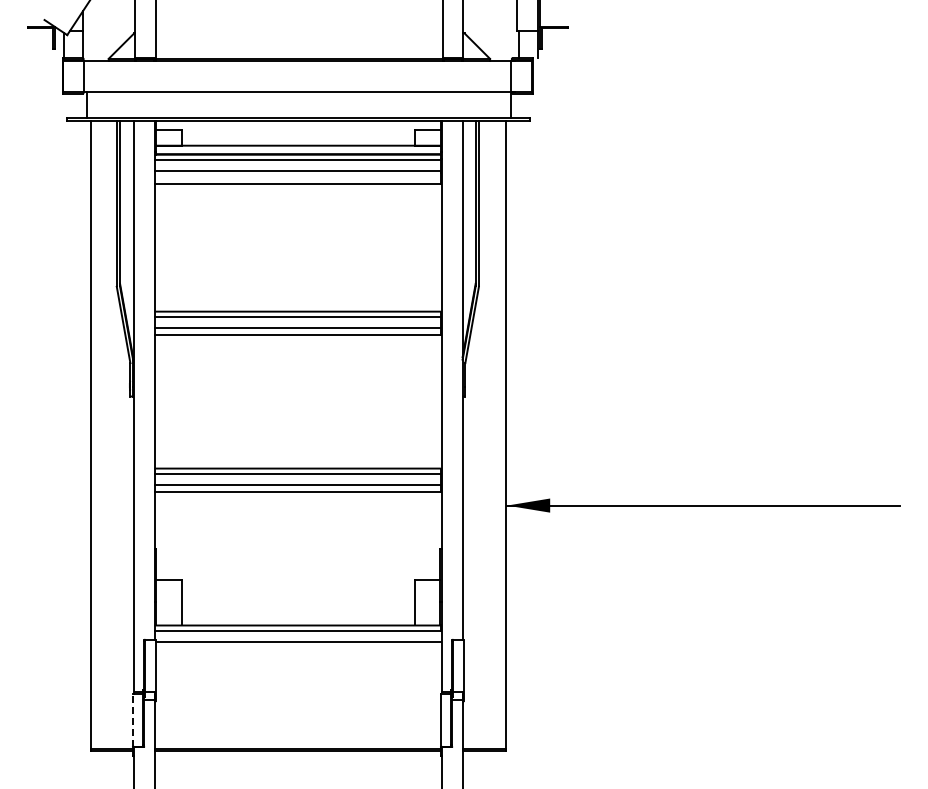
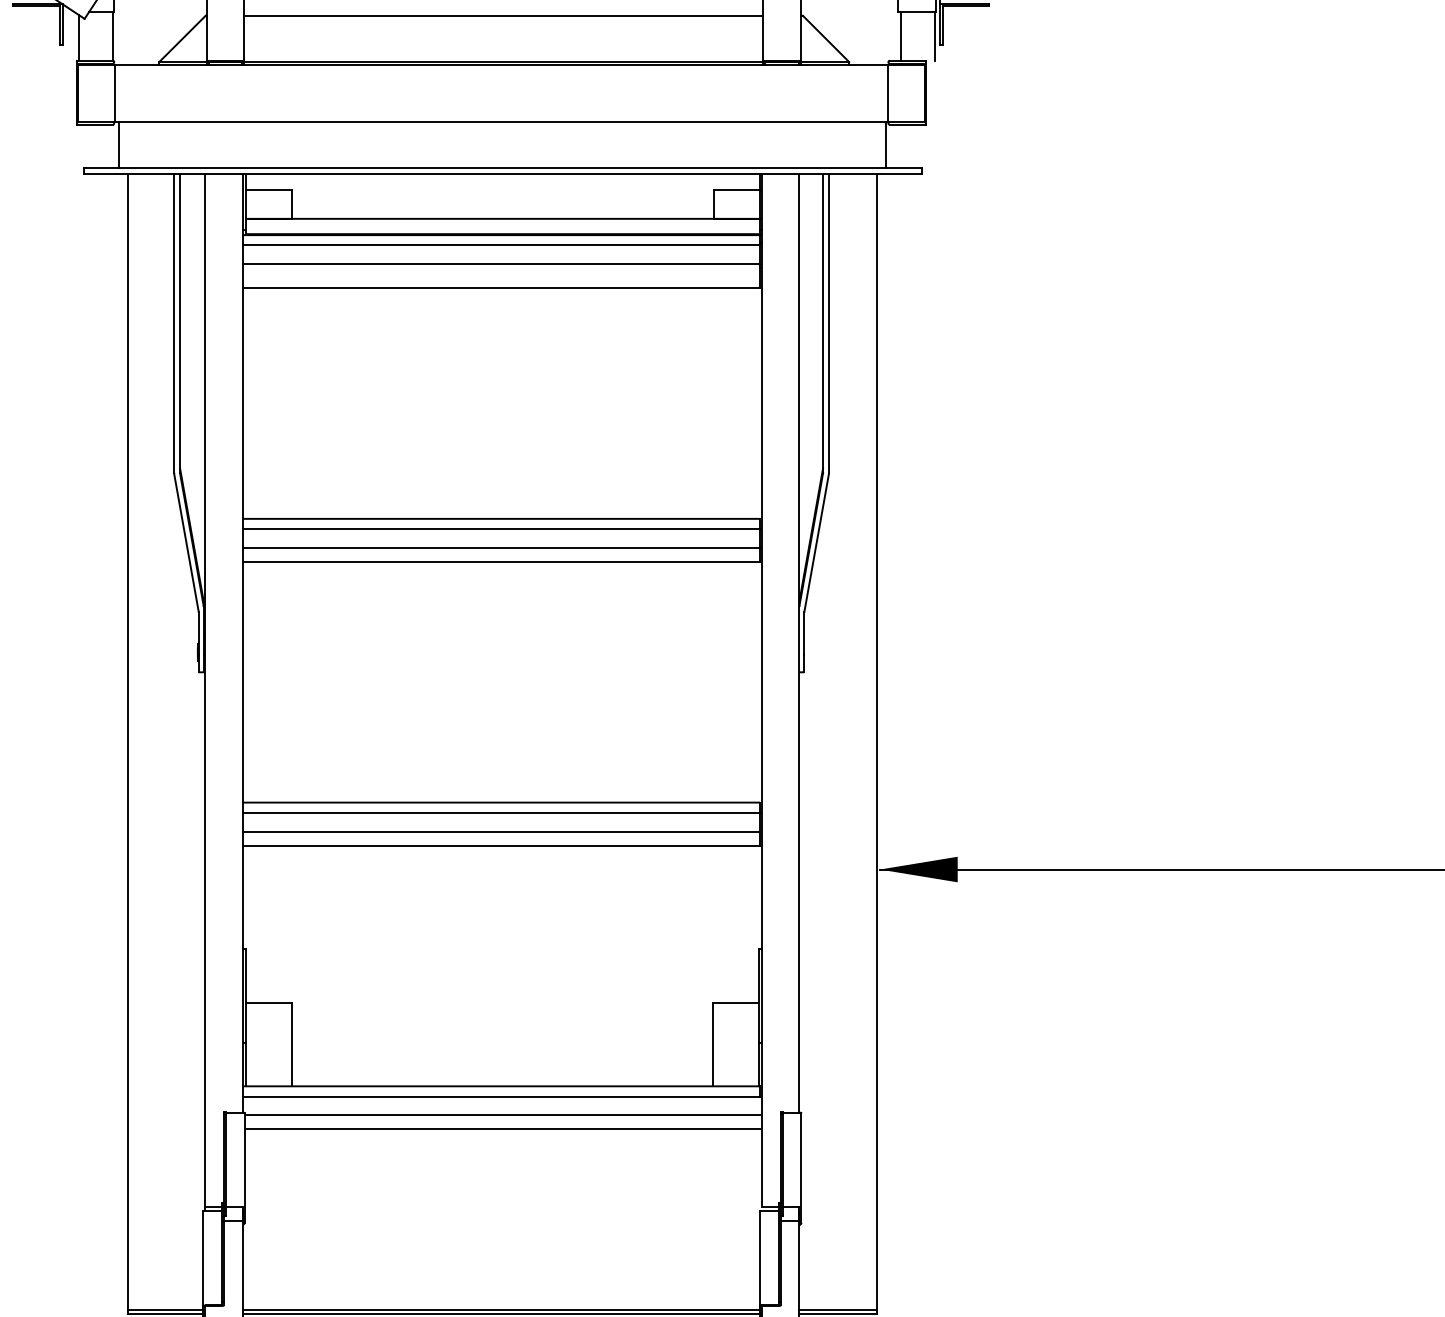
line: (298, 33) -> (502, 15), added
line: (297, 649) -> (500, 1129), added
line: (132, 720) -> (202, 1258), dashed -> solid

